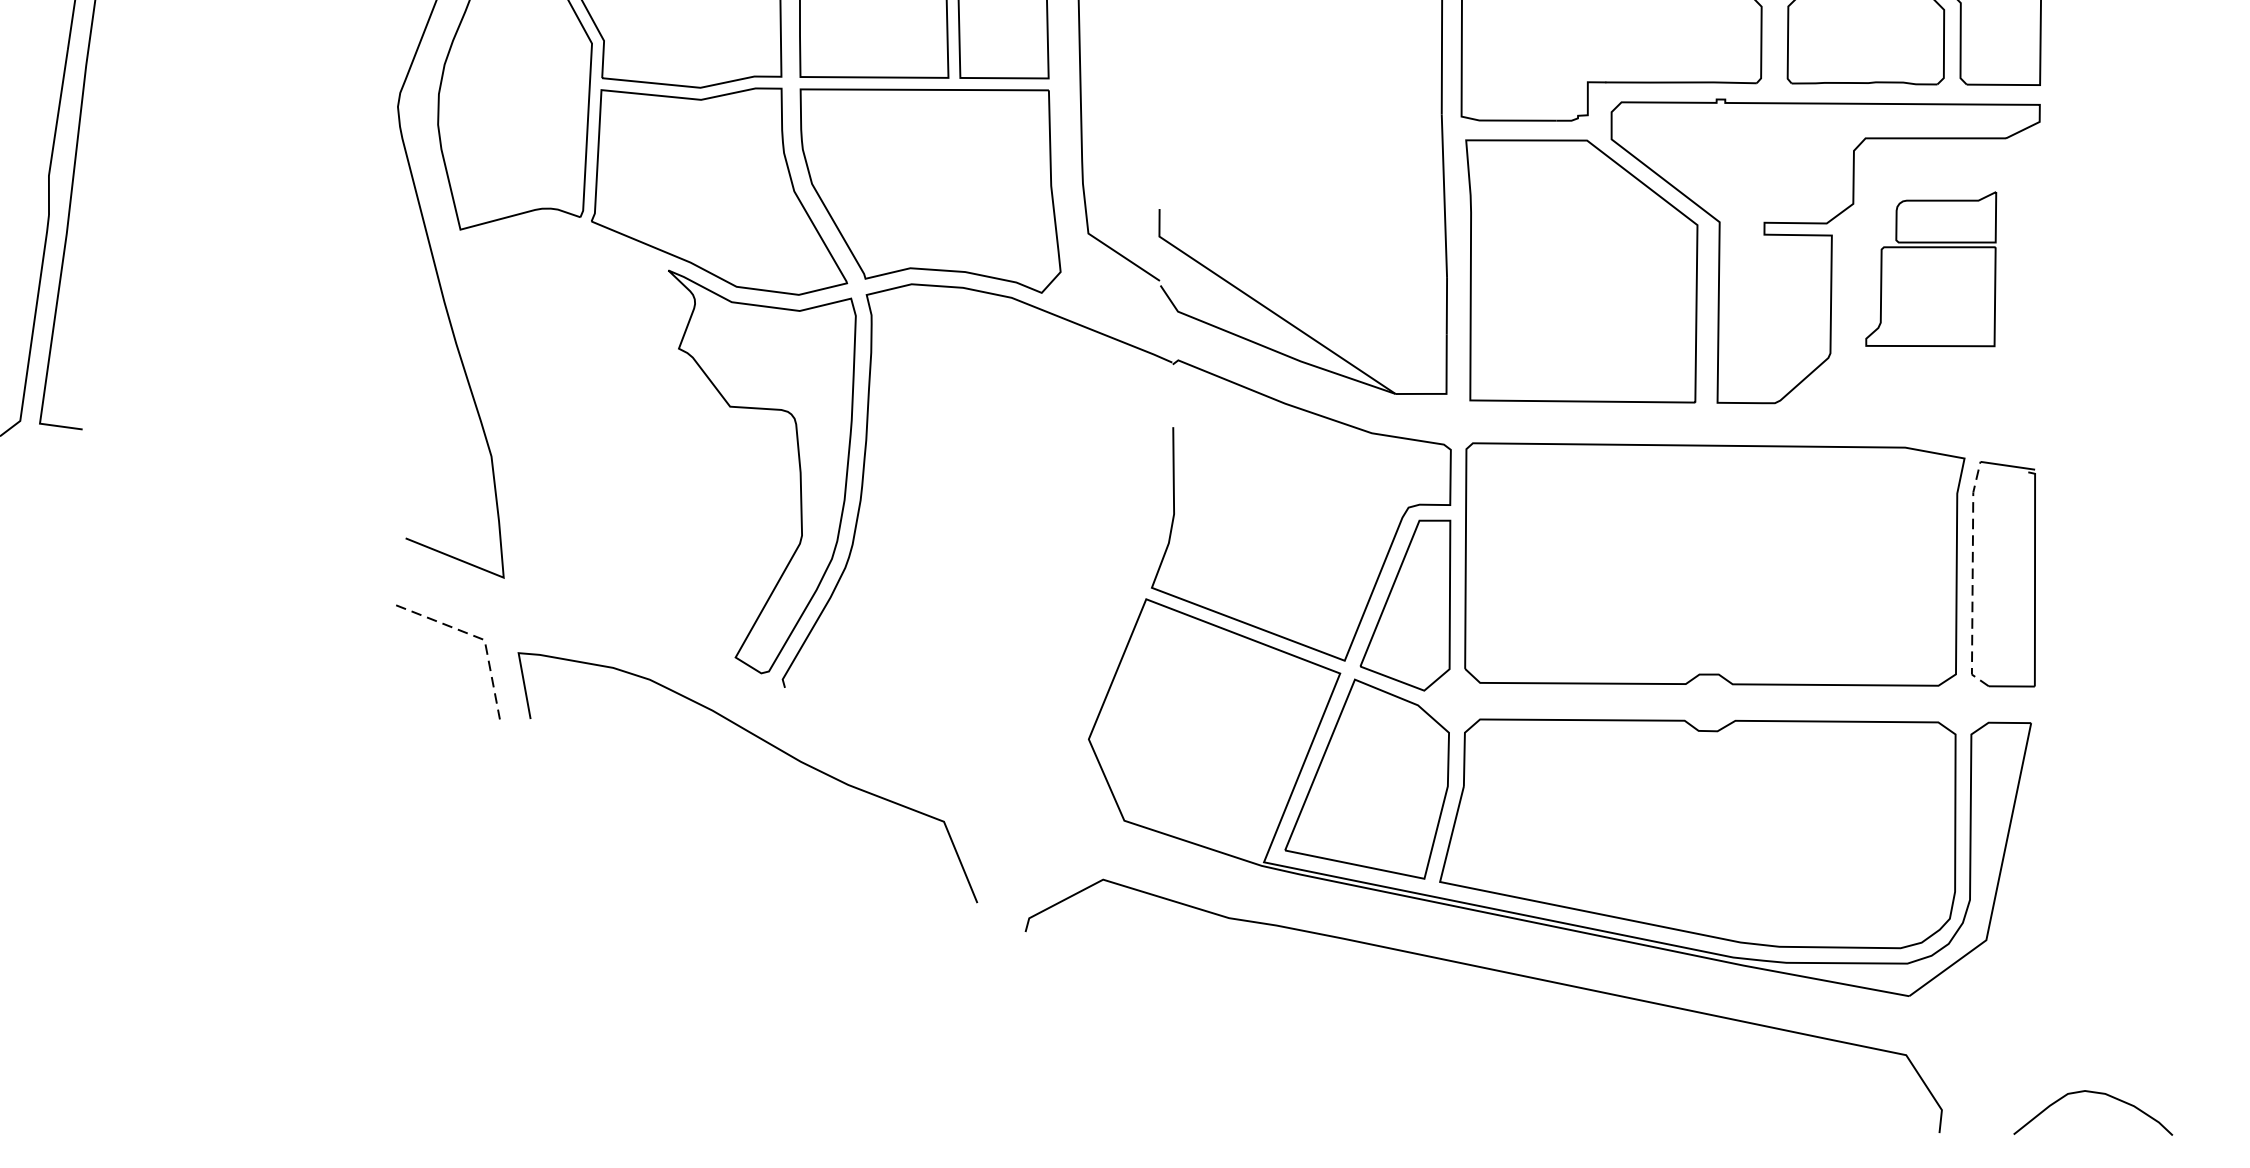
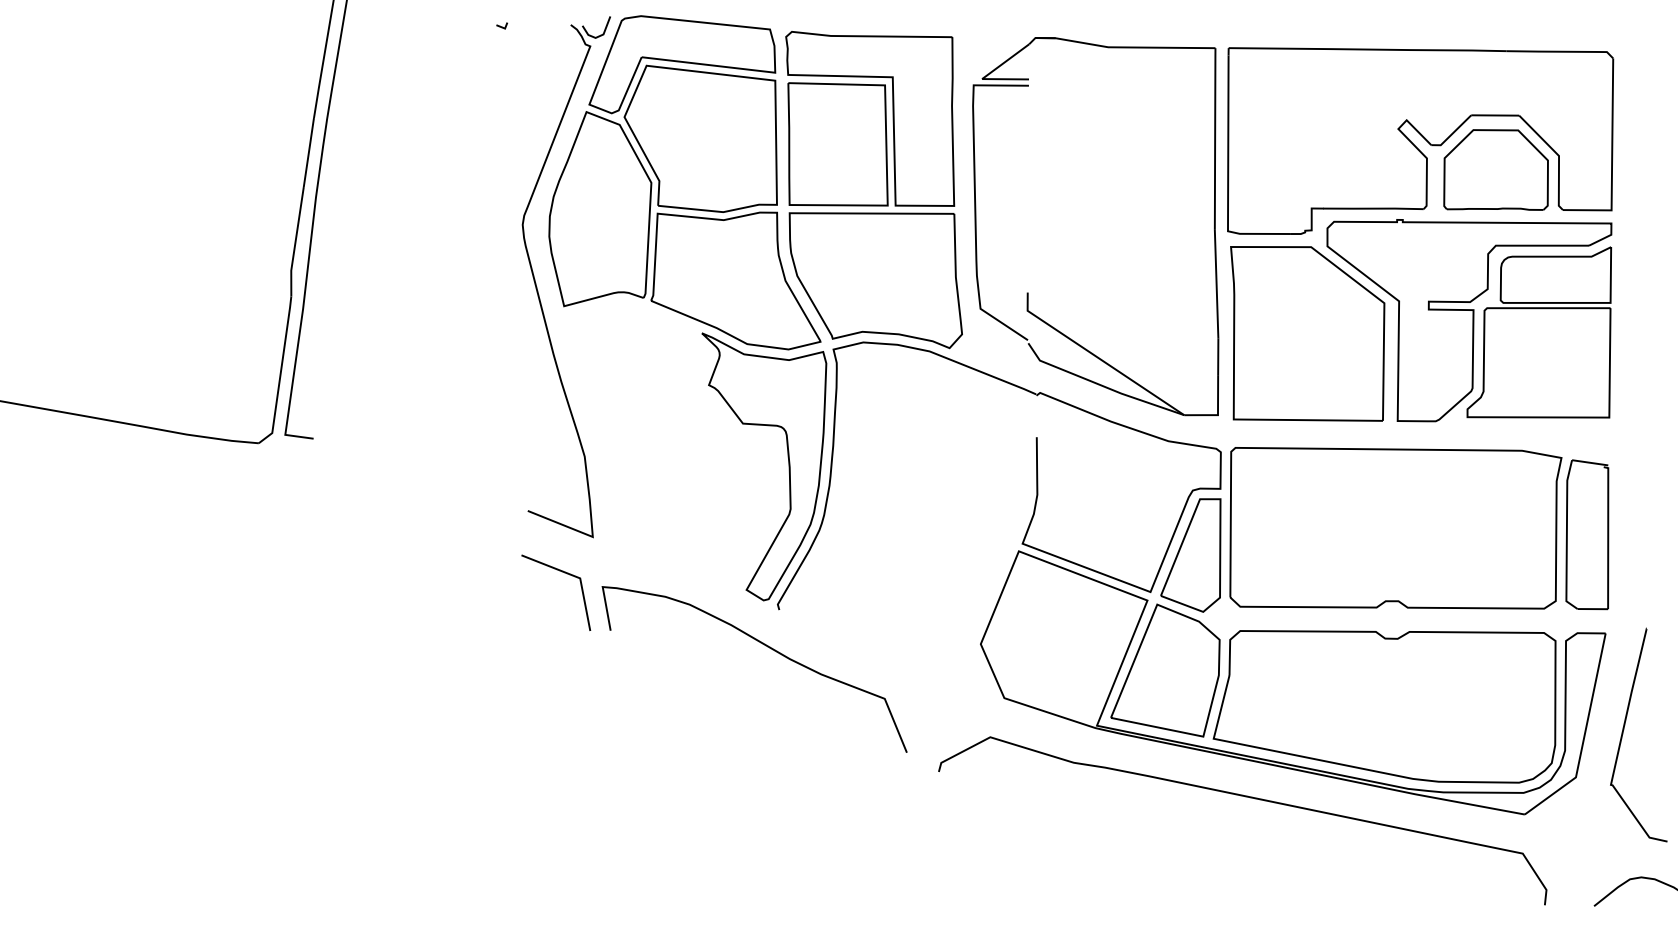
part: (1931, 269) -> (1539, 332), size x1.67
line: (1972, 578) -> (1566, 537), dashed -> solid
line: (479, 637) -> (576, 576), dashed -> solid
curve: (2059, 867) -> (1624, 729), added

